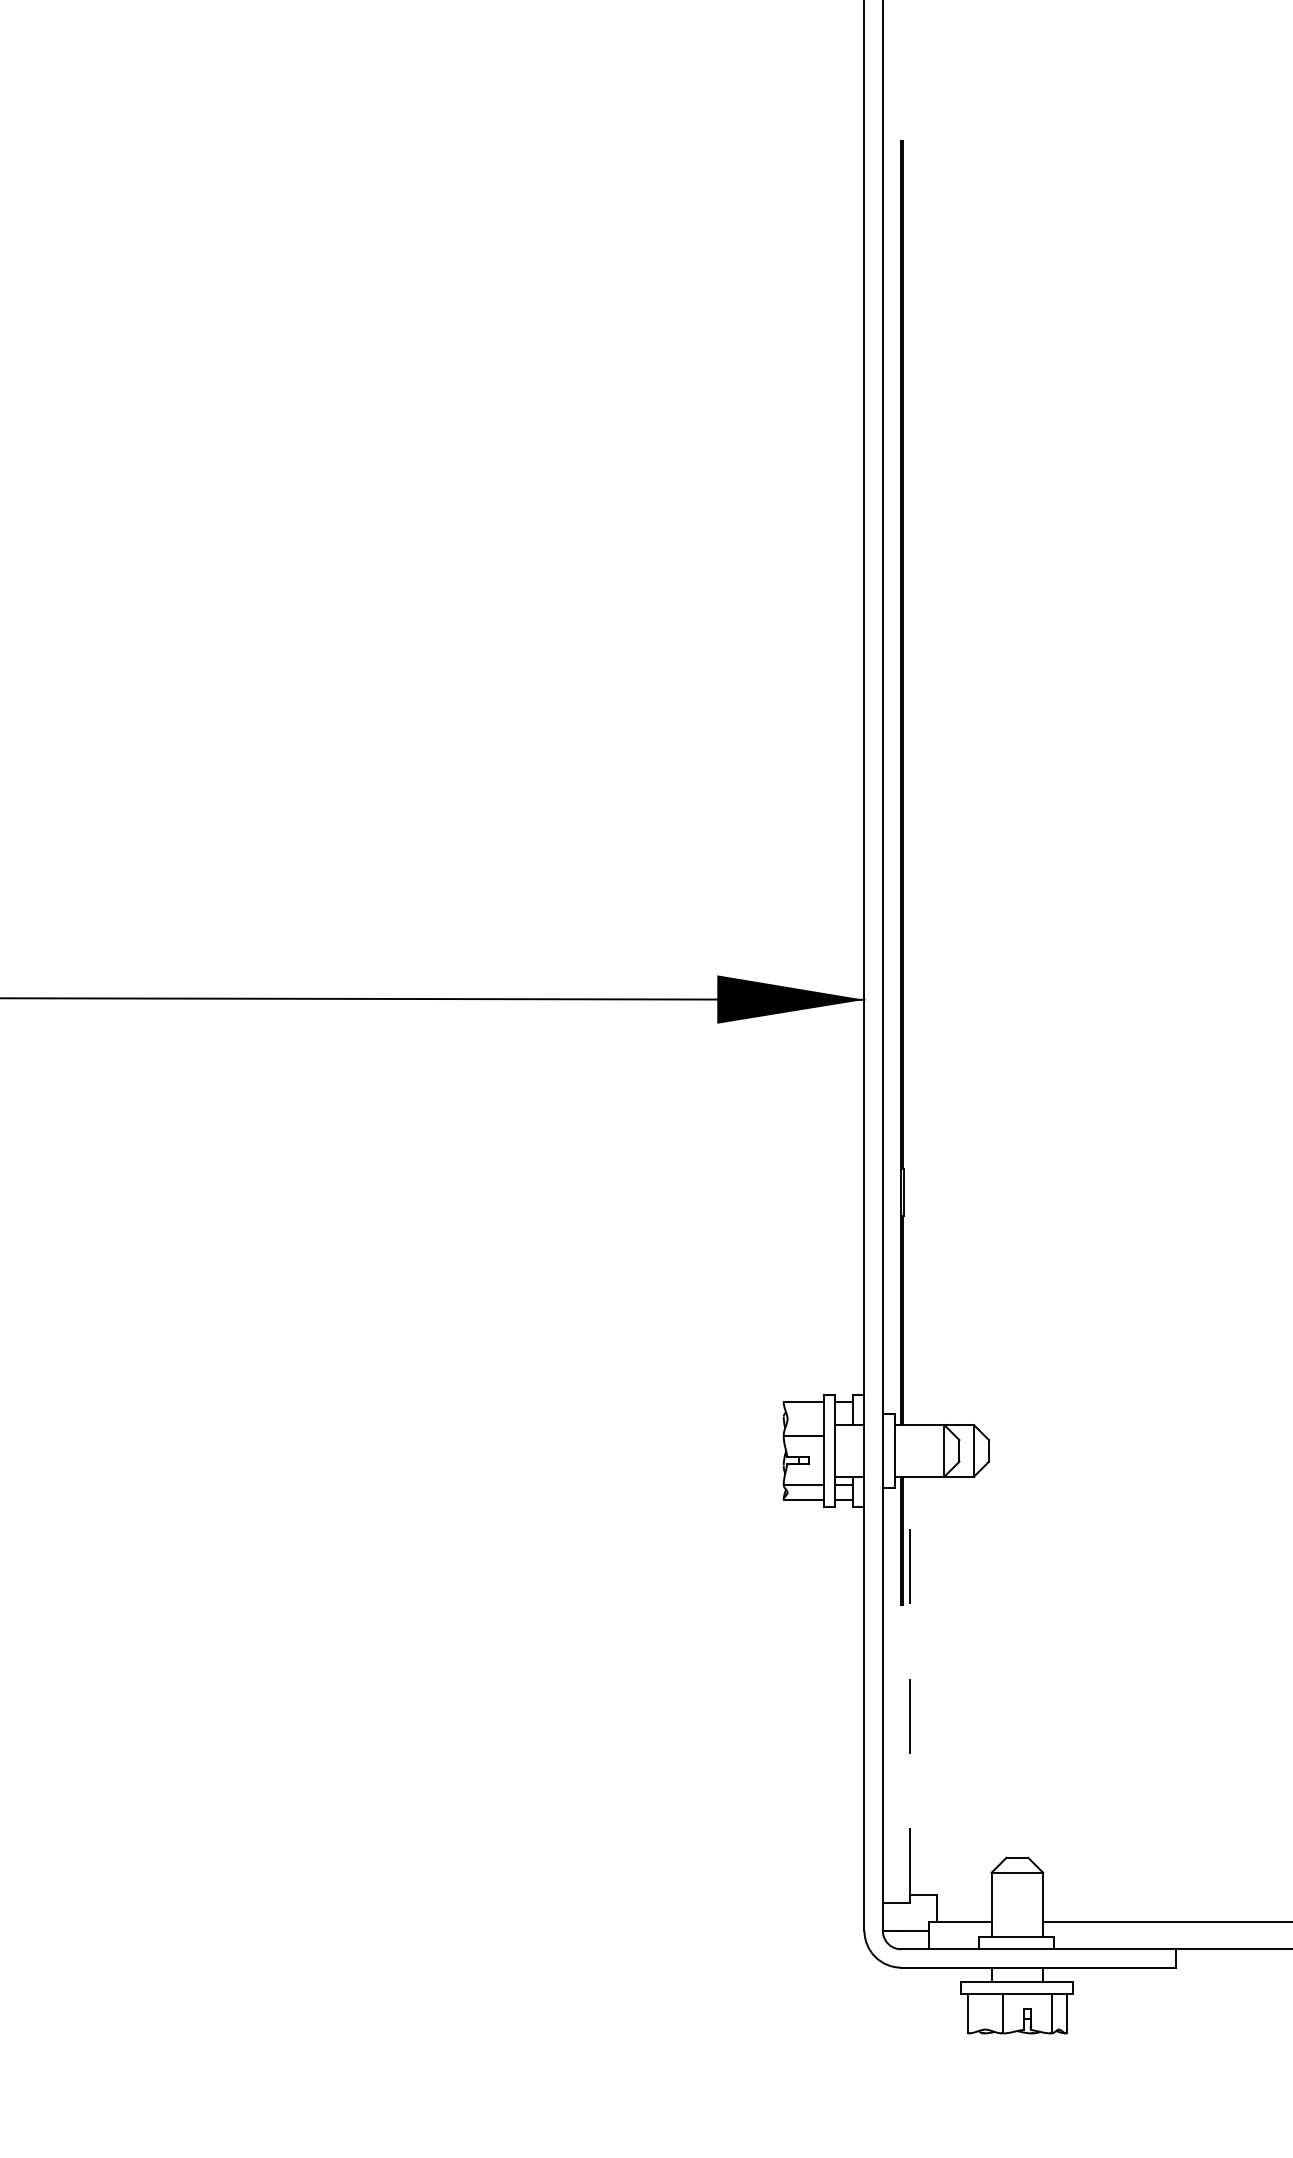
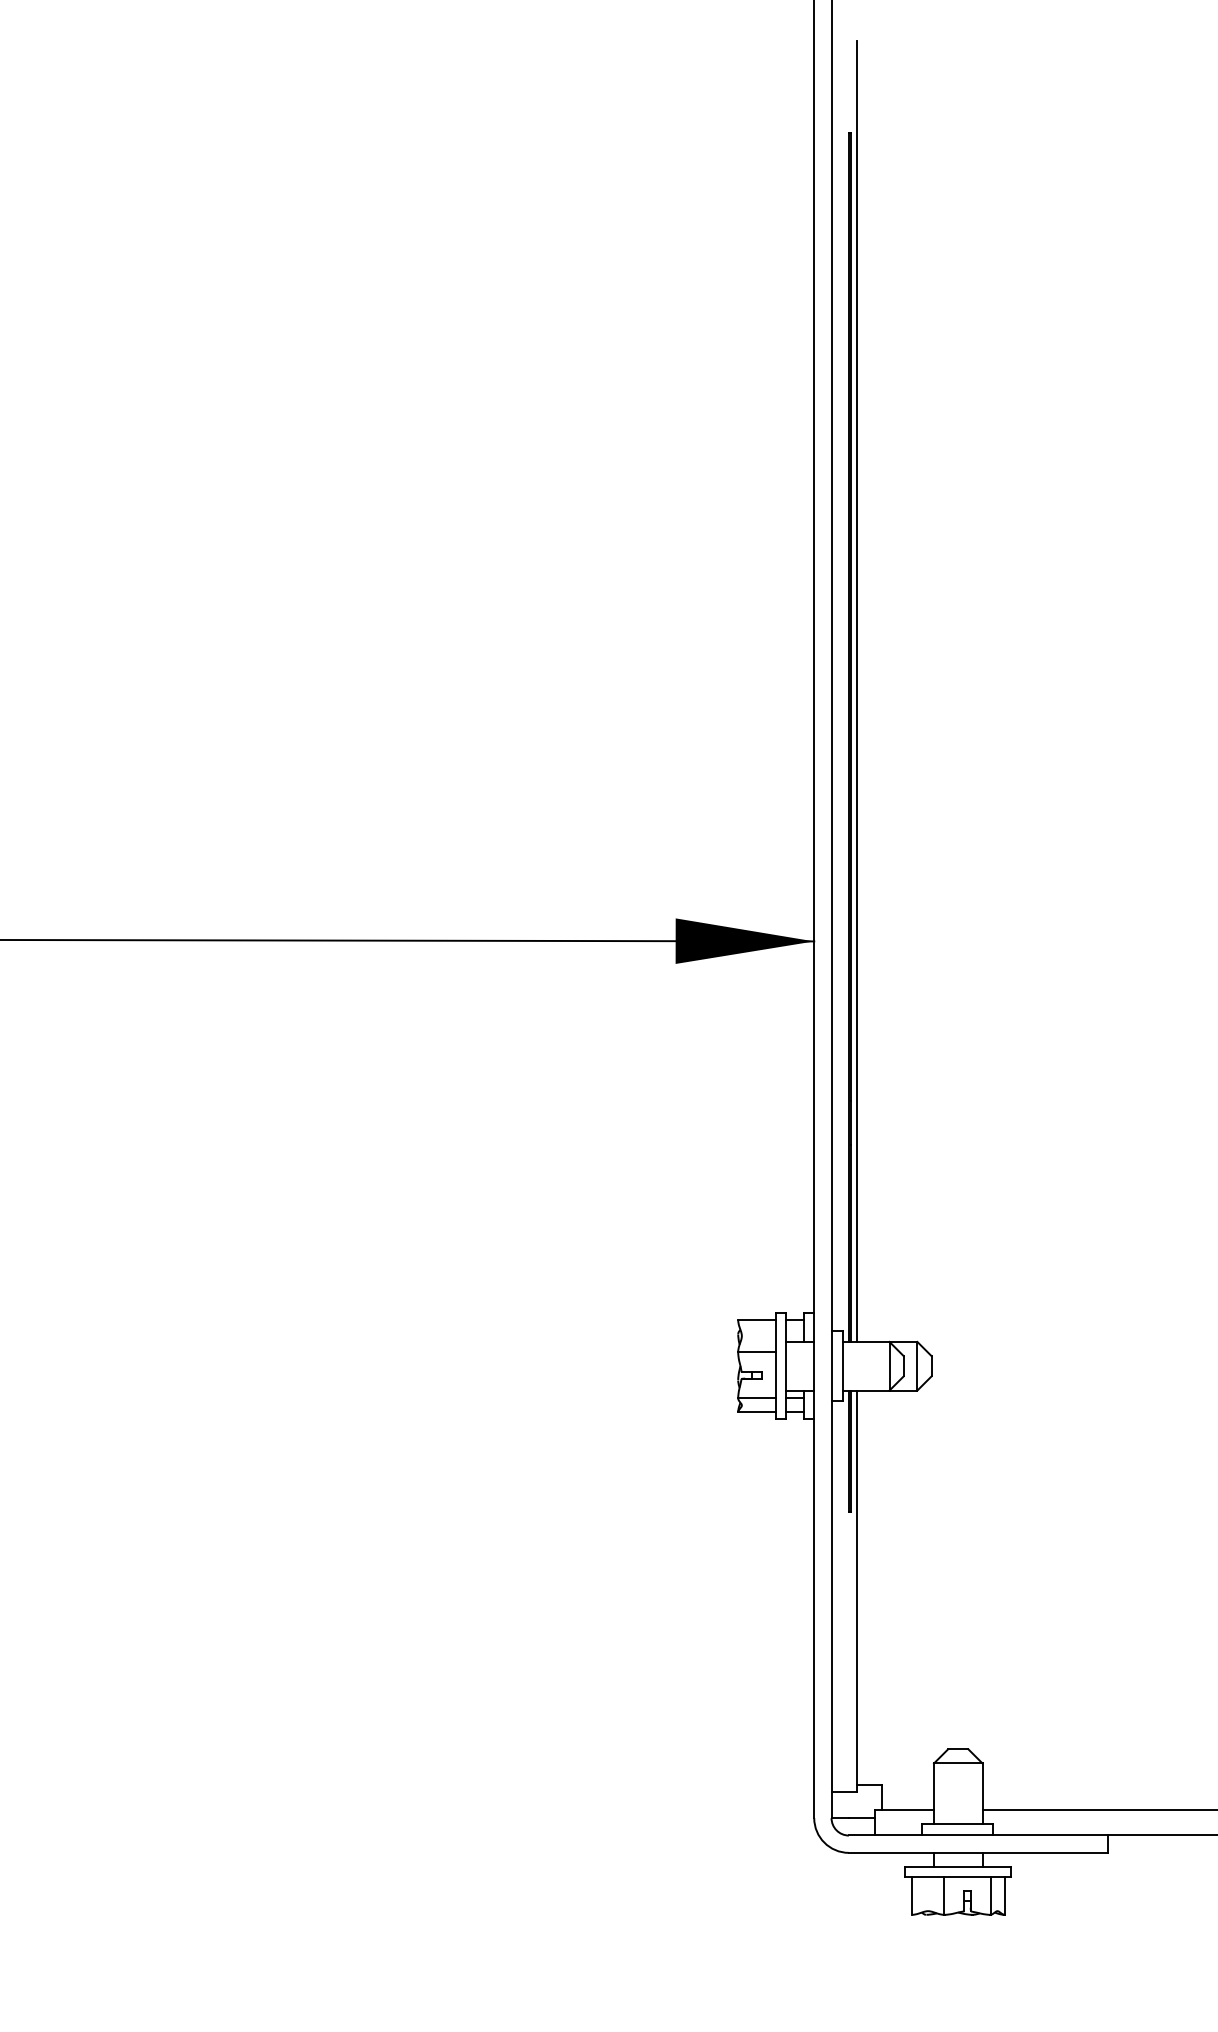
line: (909, 734) -> (856, 691), added
line: (909, 1689) -> (856, 1590), dashed -> solid

